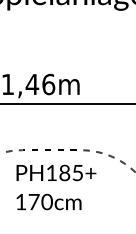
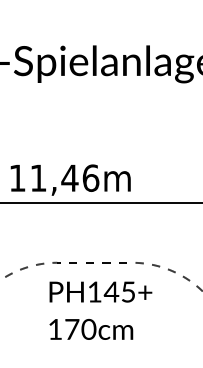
text: (64, 172) -> (111, 291), PH185+ -> PH145+

